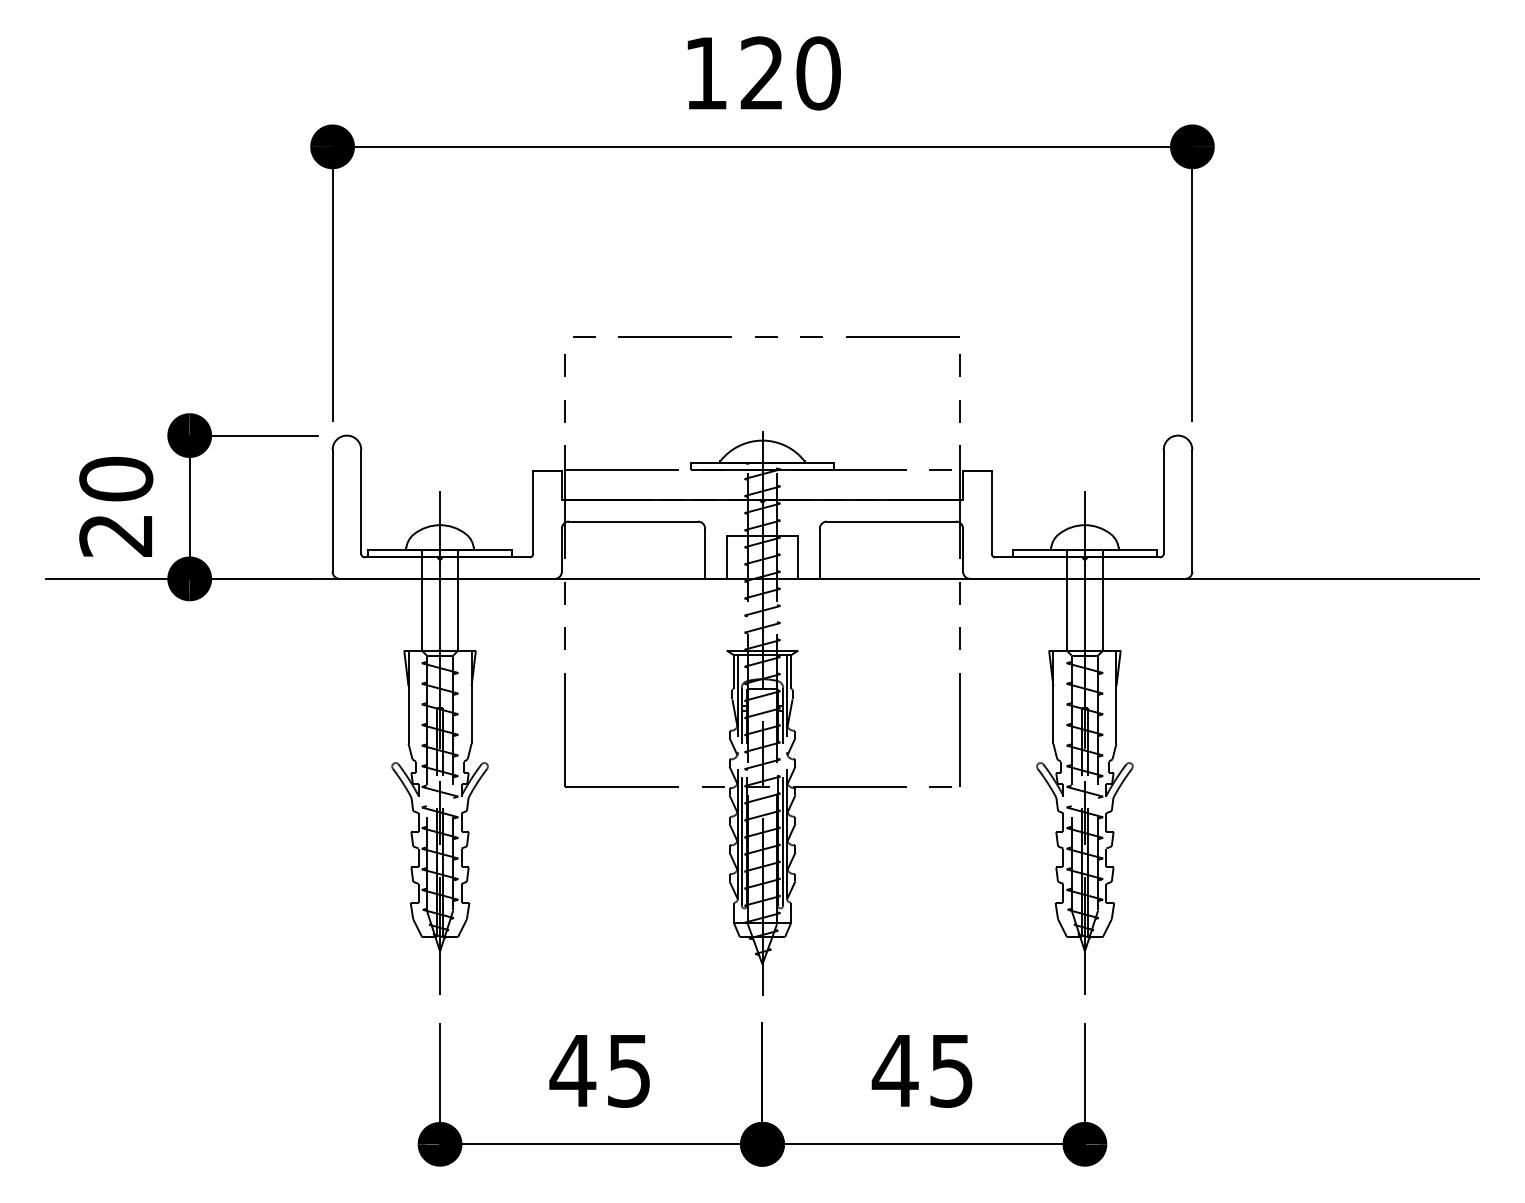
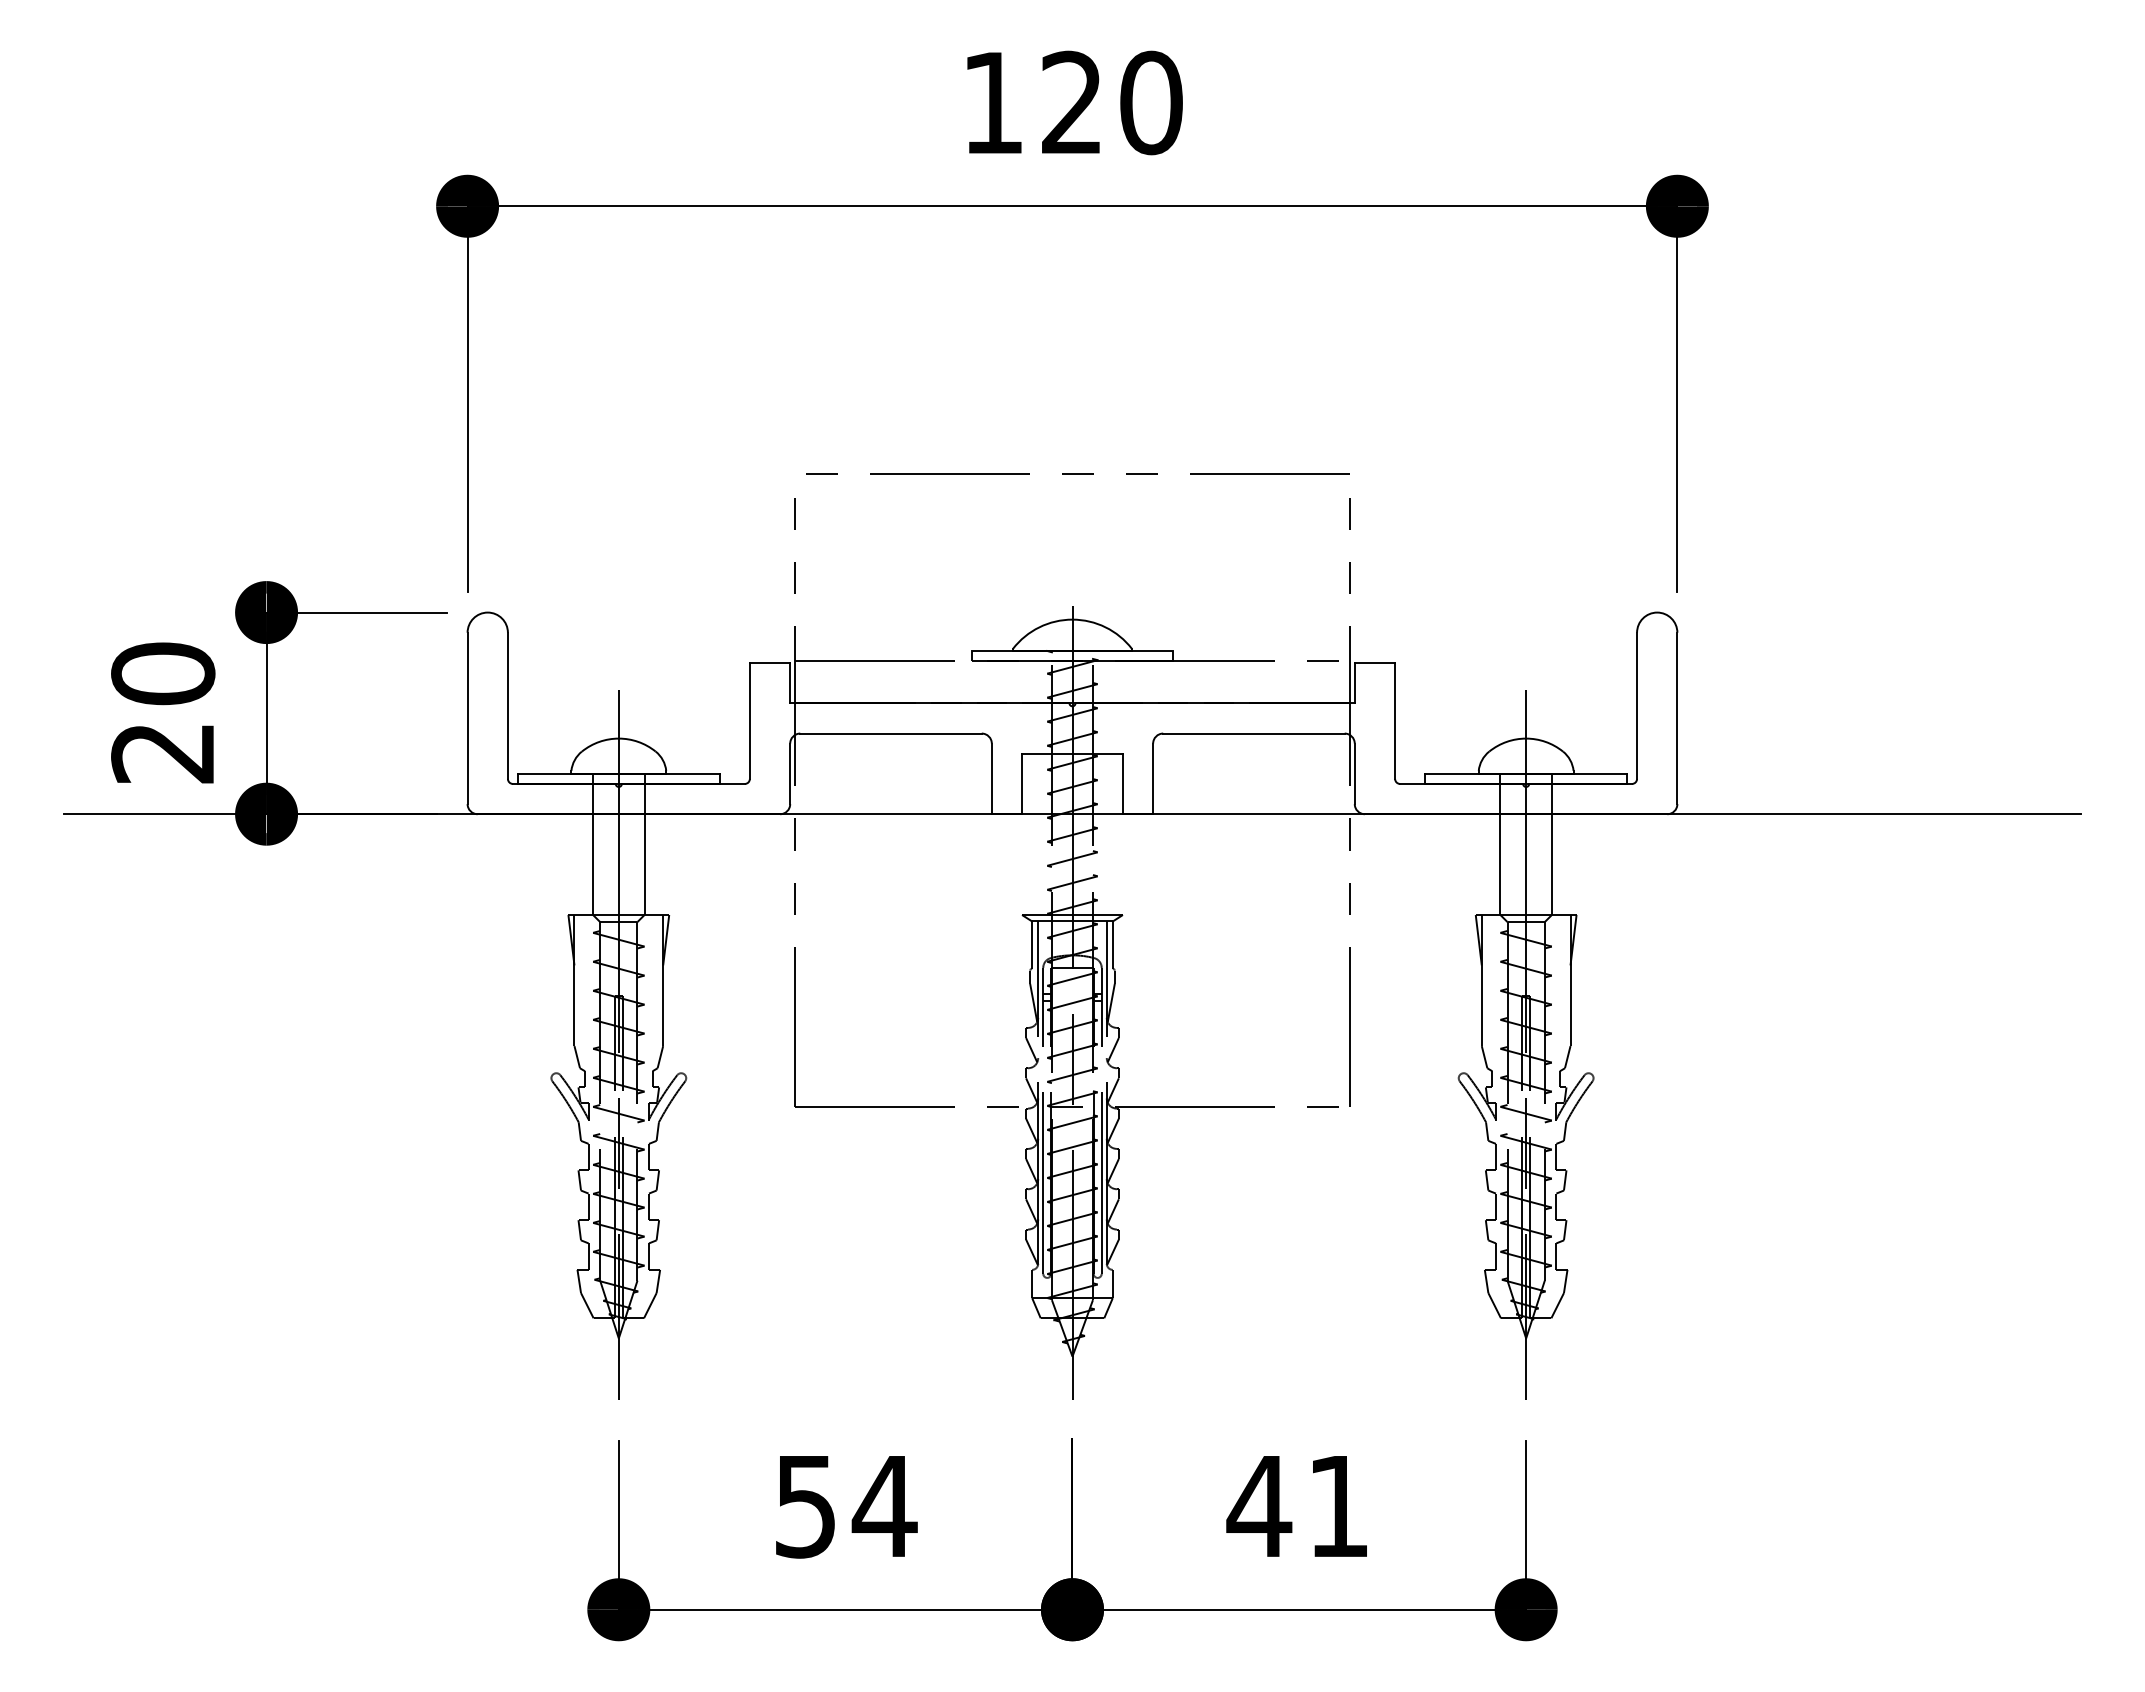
text: (600, 1071) -> (844, 1507), 45 -> 54
text: (951, 1071) -> (1338, 1507), 45 -> 41

